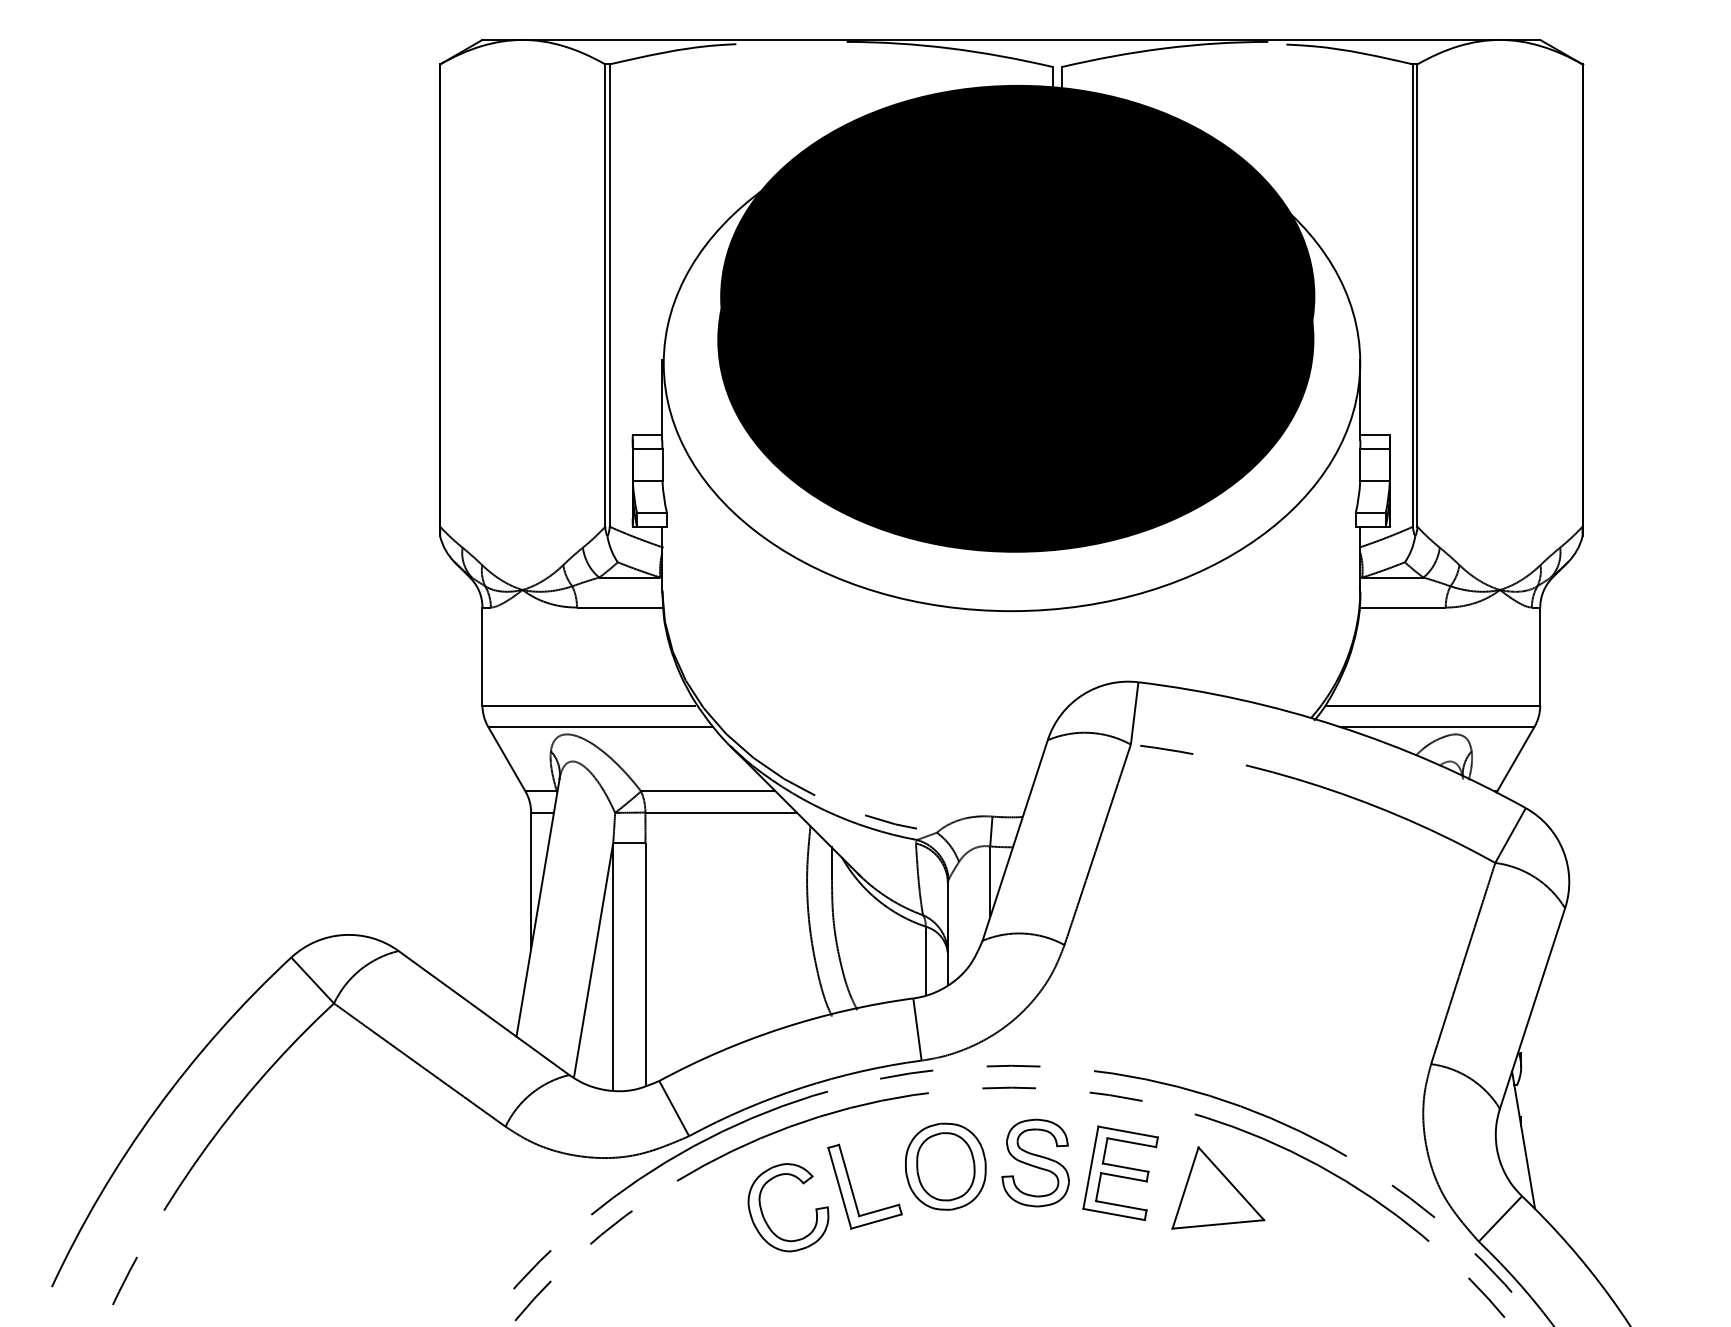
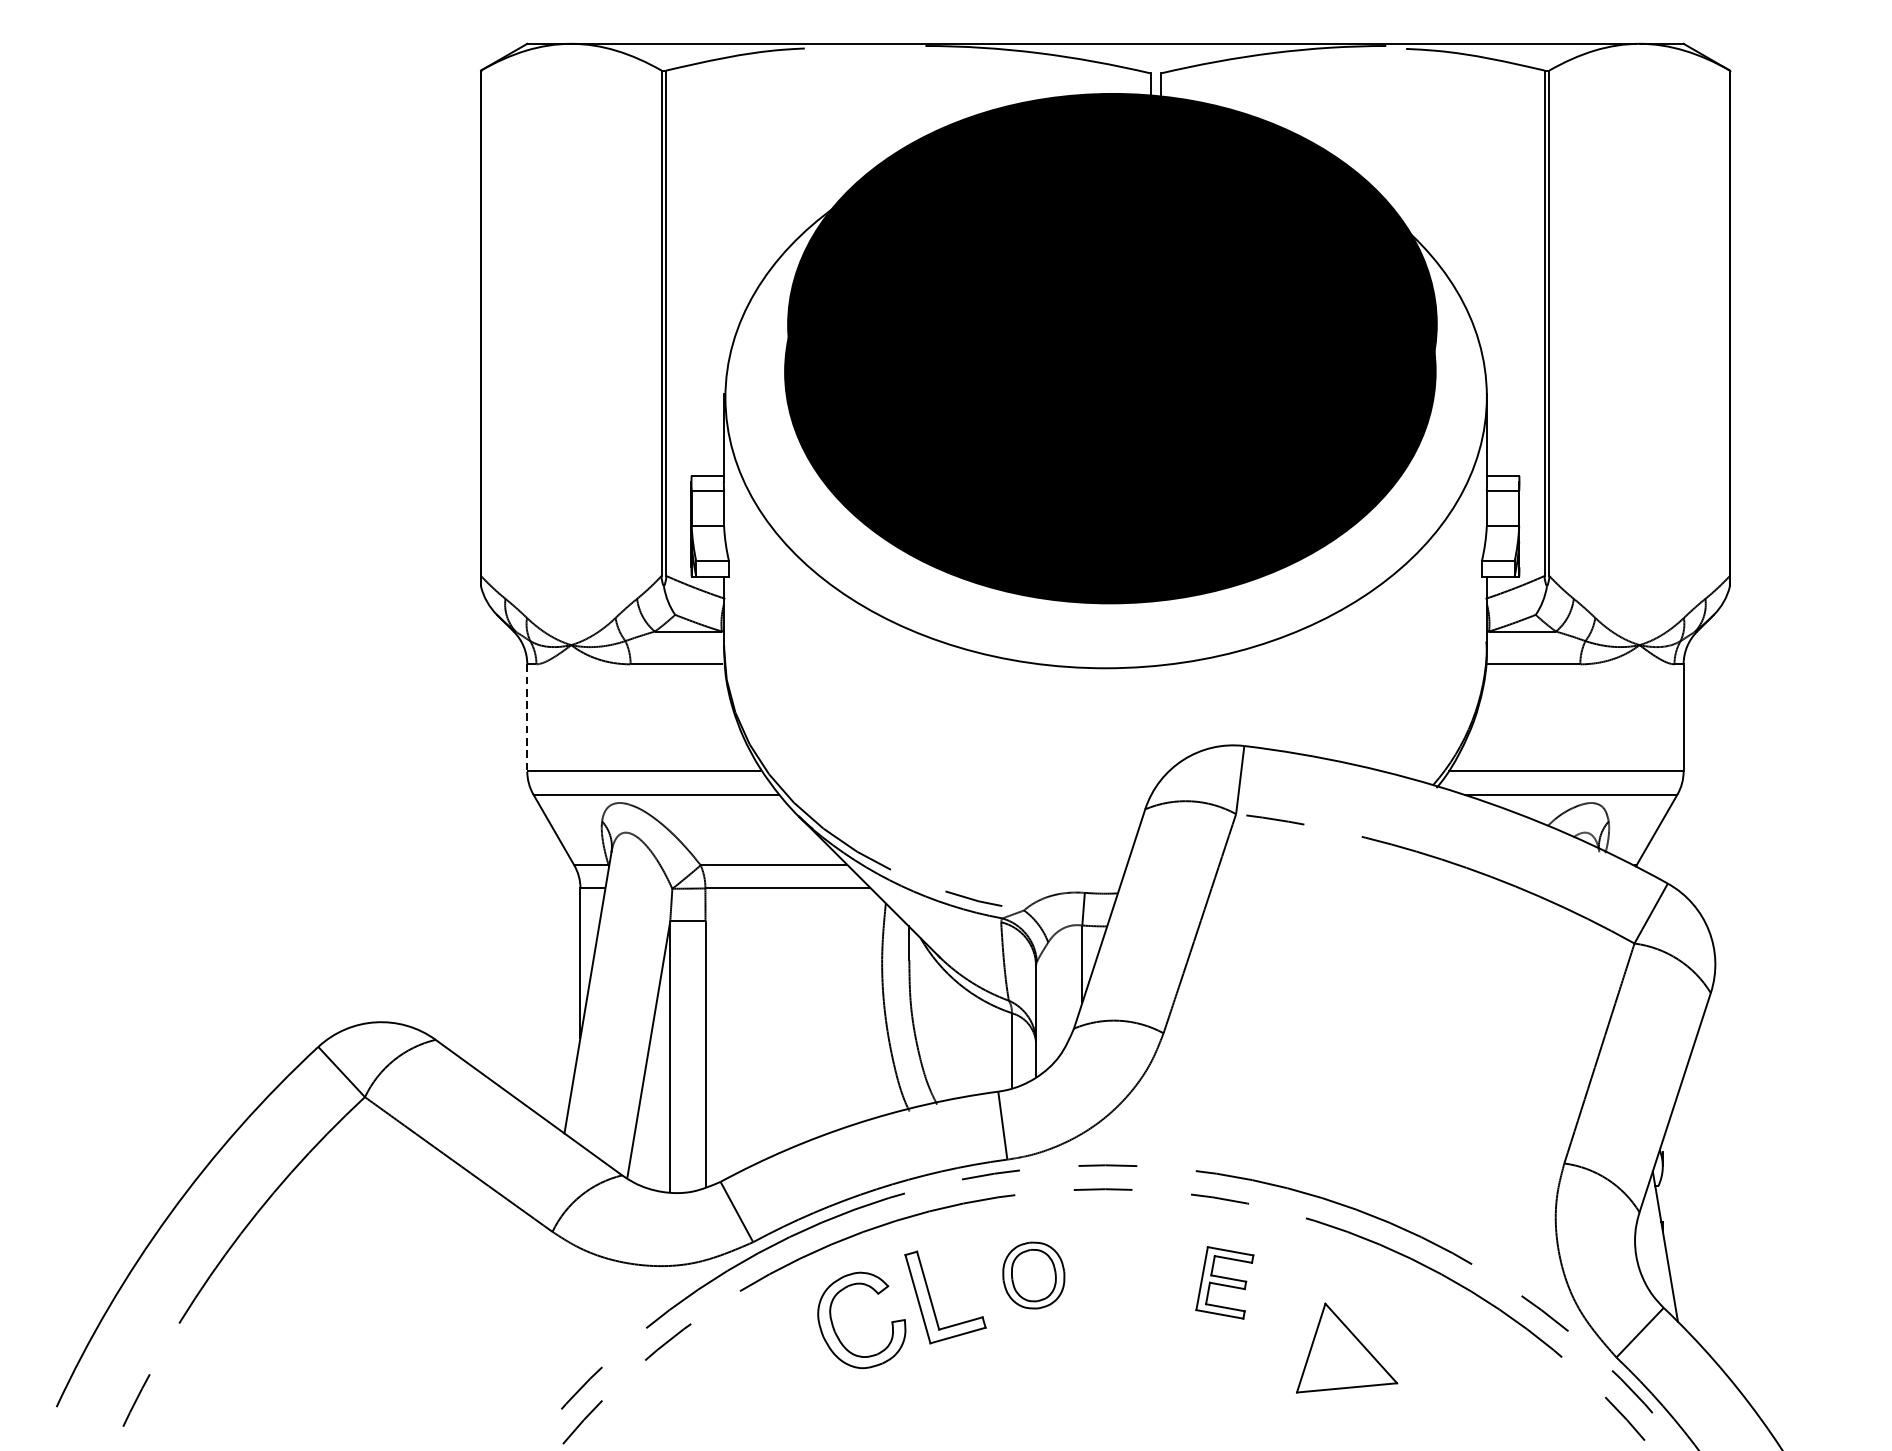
line: (482, 657) -> (527, 718), solid -> dashed
part: (1035, 1162) -> (1131, 1271), removed
part: (945, 1166) -> (1033, 1275), size x0.7
part: (1120, 1173) -> (1224, 1283), size x0.7
part: (1218, 1187) -> (1347, 1347), moved

